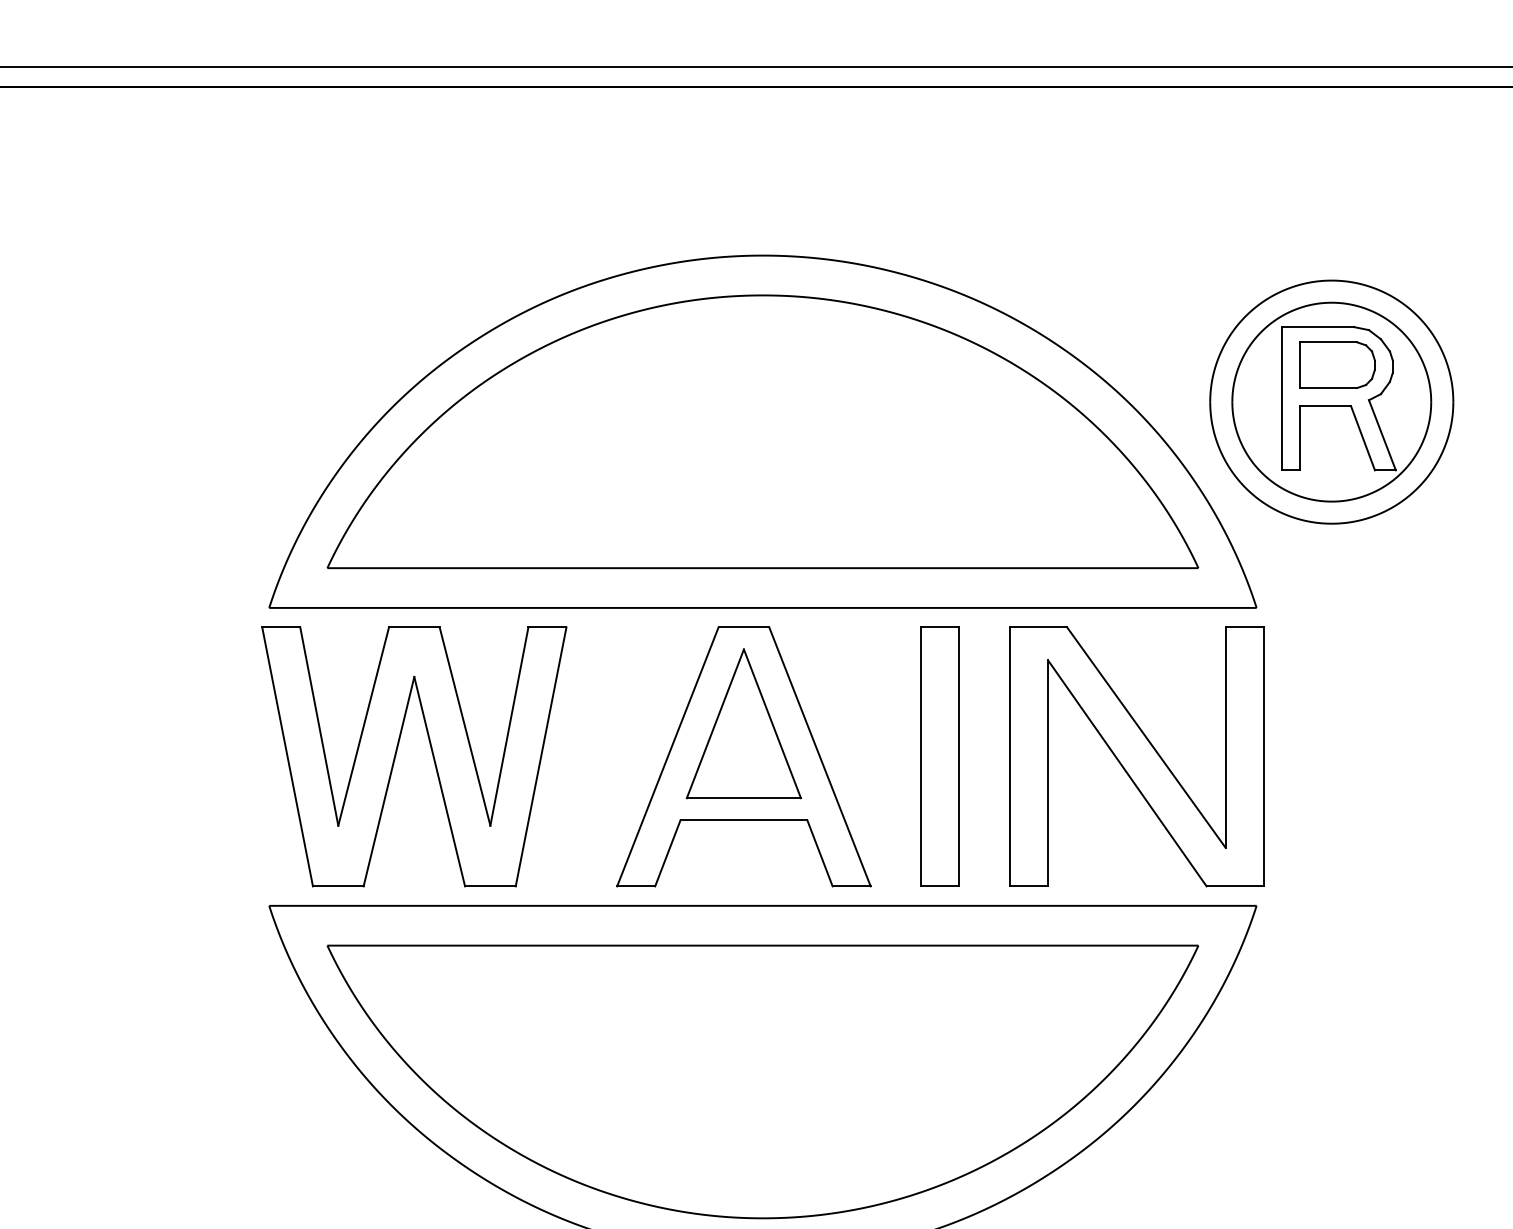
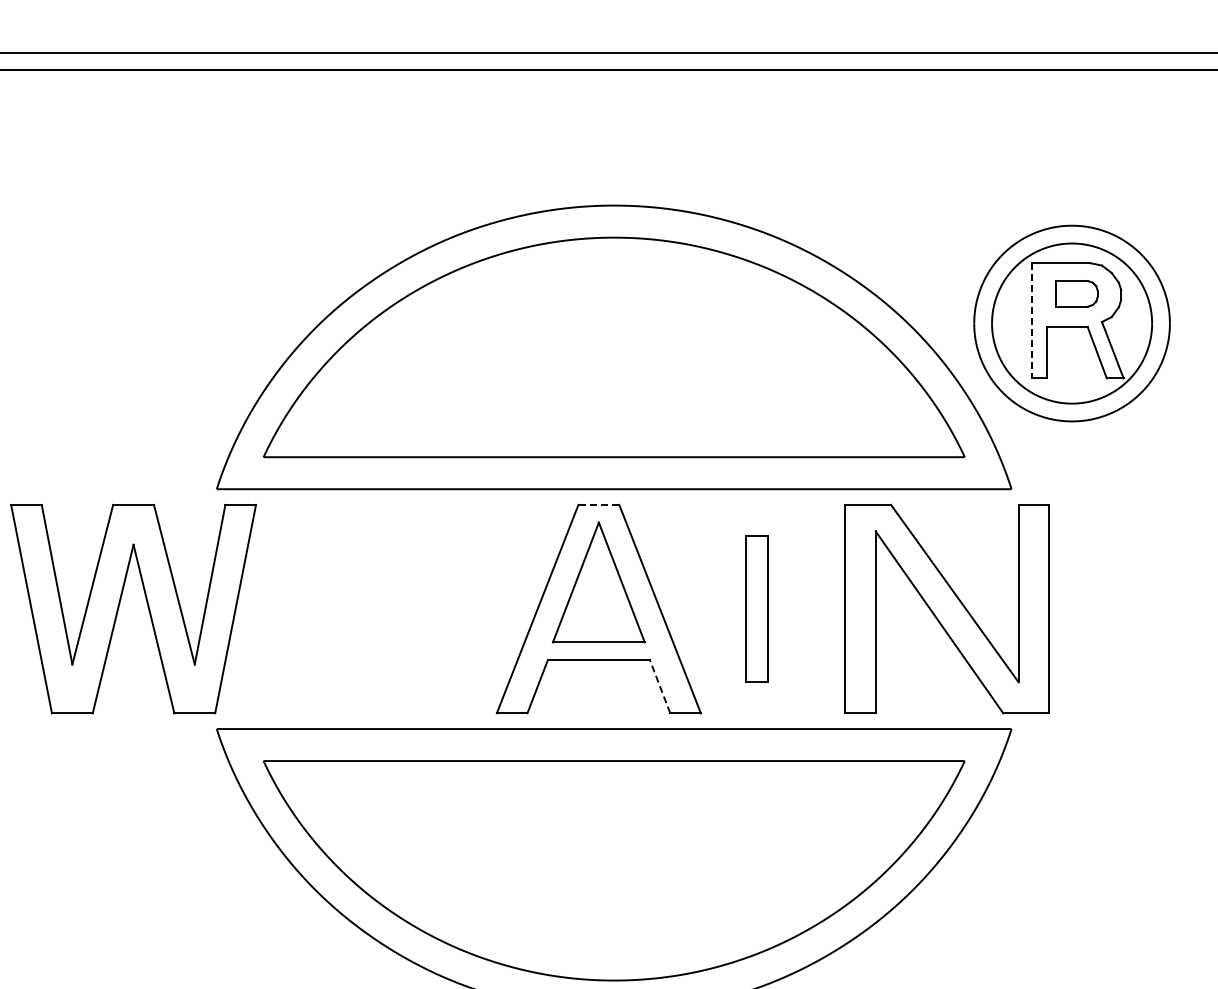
part: (1337, 364) -> (1076, 293), size x0.7
line: (1282, 398) -> (1032, 320), solid -> dashed
line: (743, 626) -> (598, 504), solid -> dashed
part: (398, 749) -> (120, 603), moved
part: (939, 756) -> (756, 608), size x0.7
part: (1136, 756) -> (946, 608), moved
line: (819, 853) -> (659, 686), solid -> dashed

